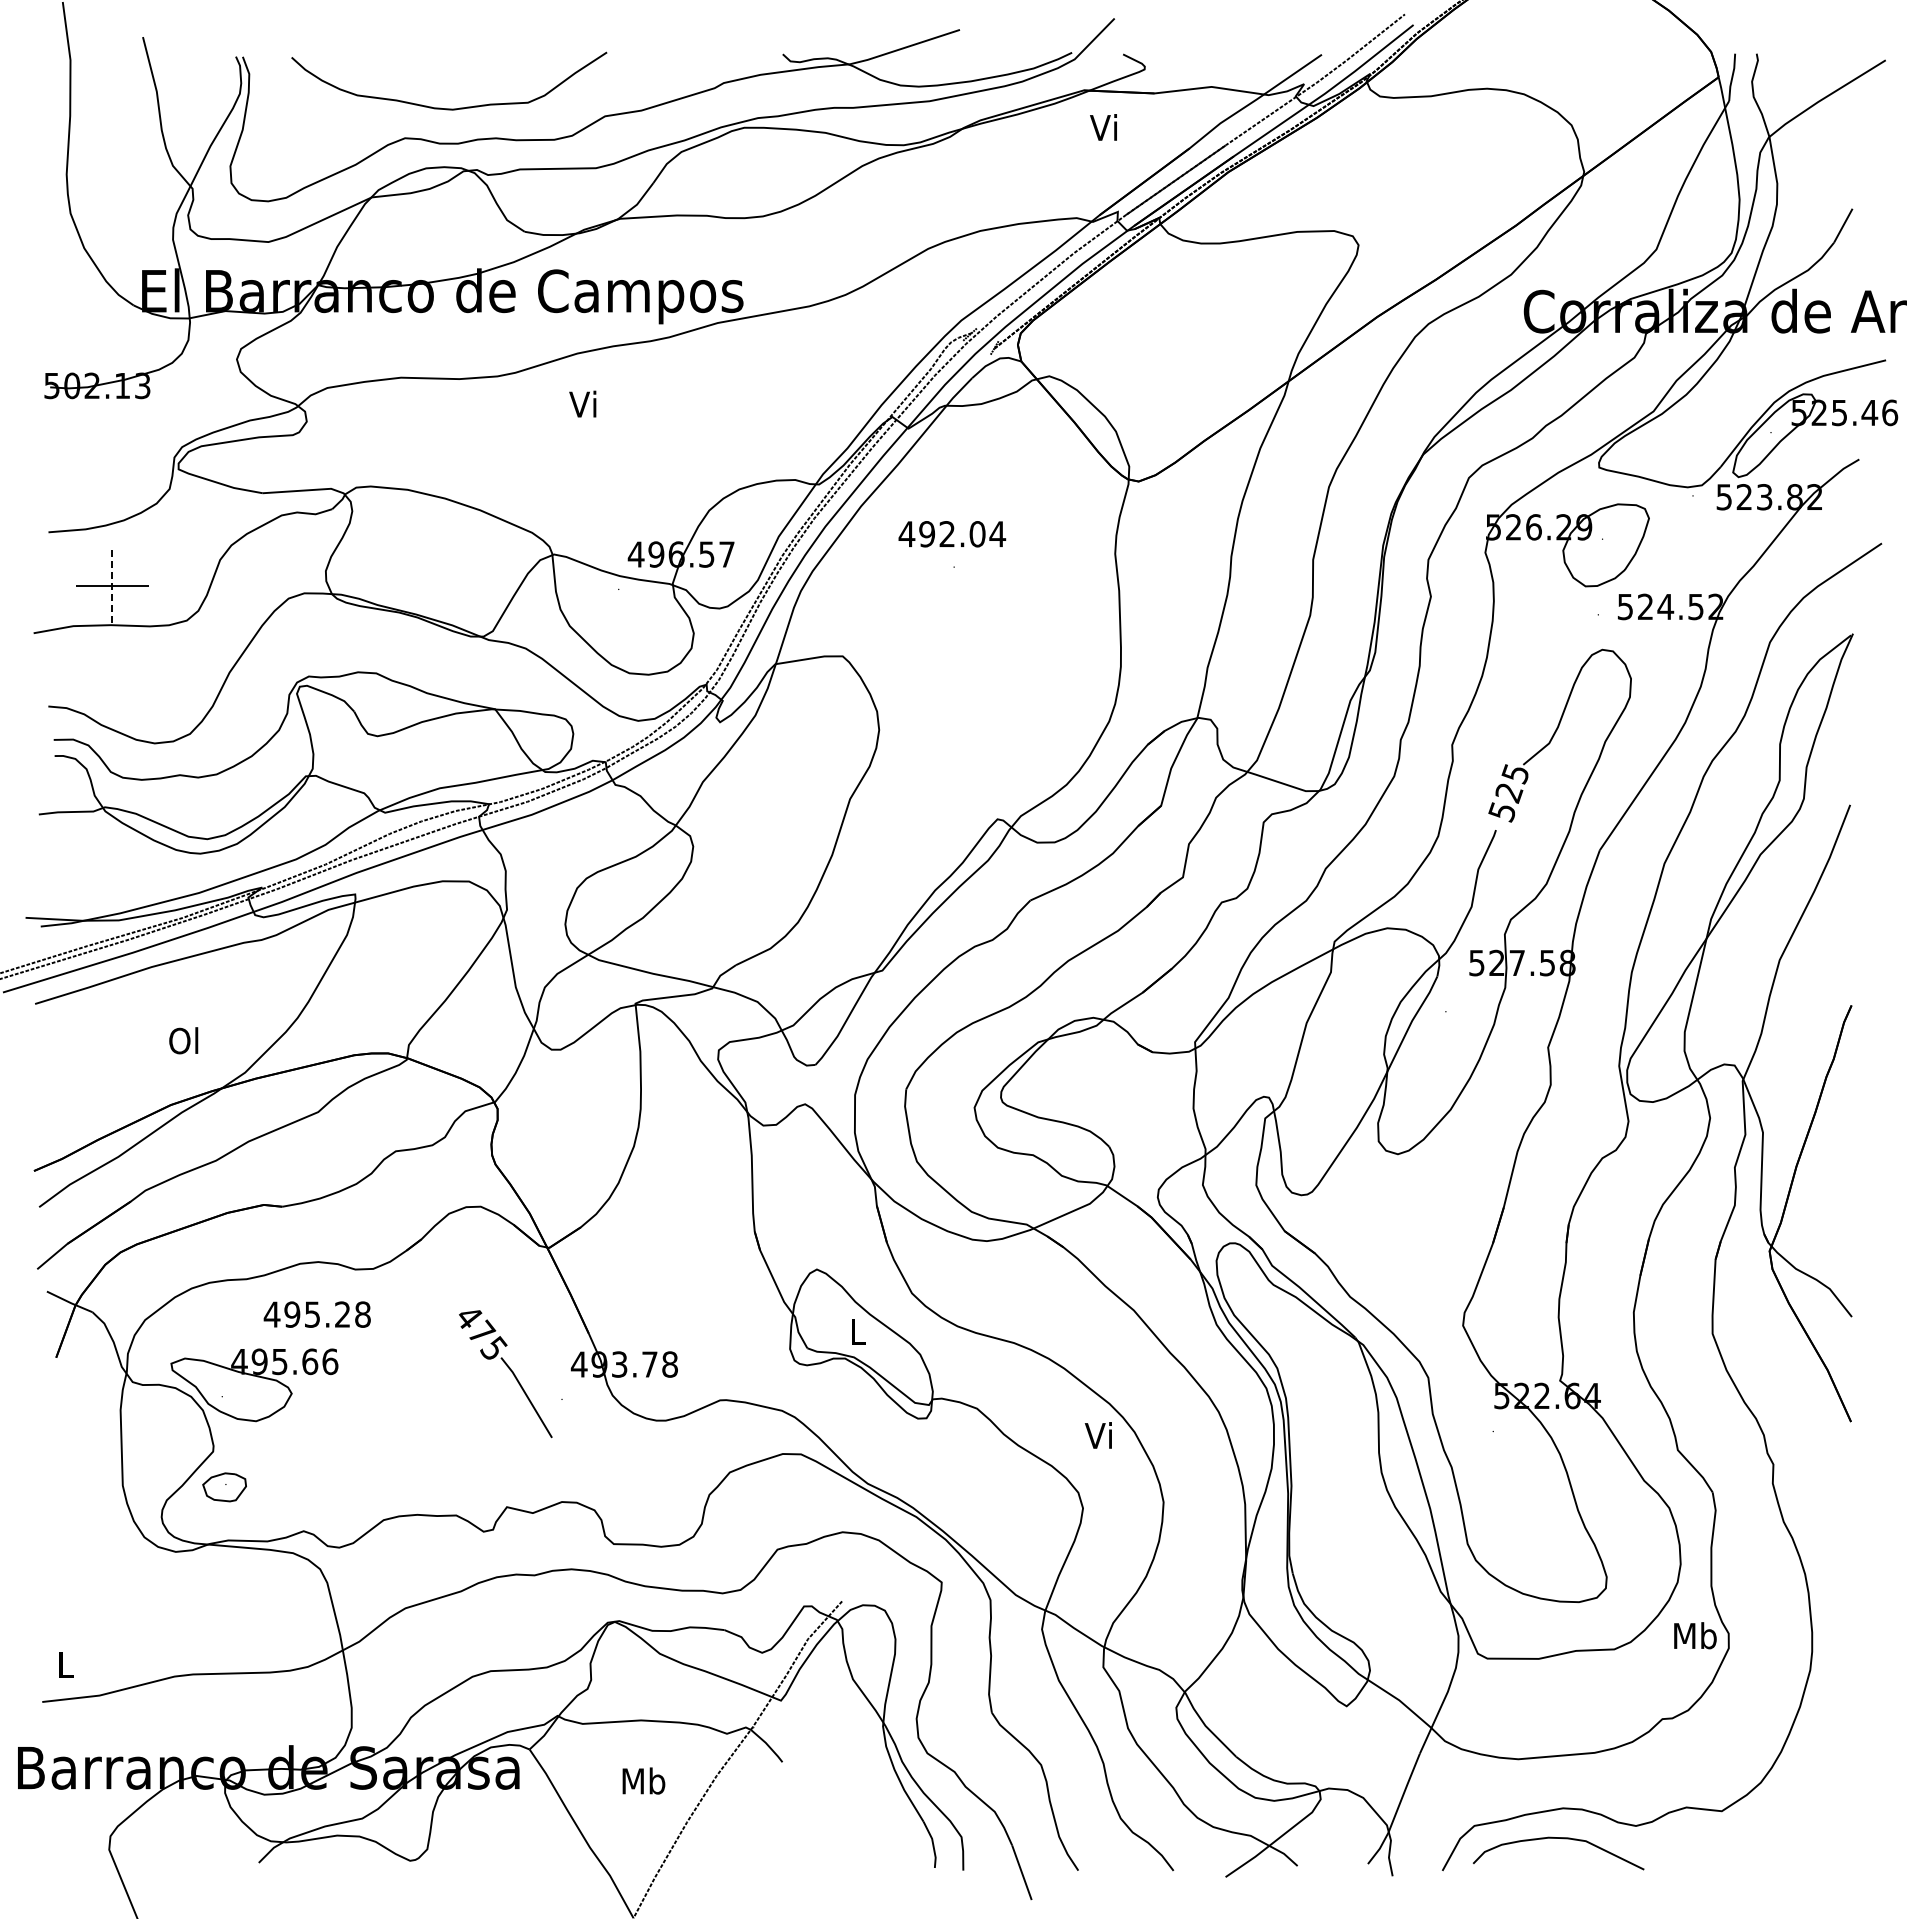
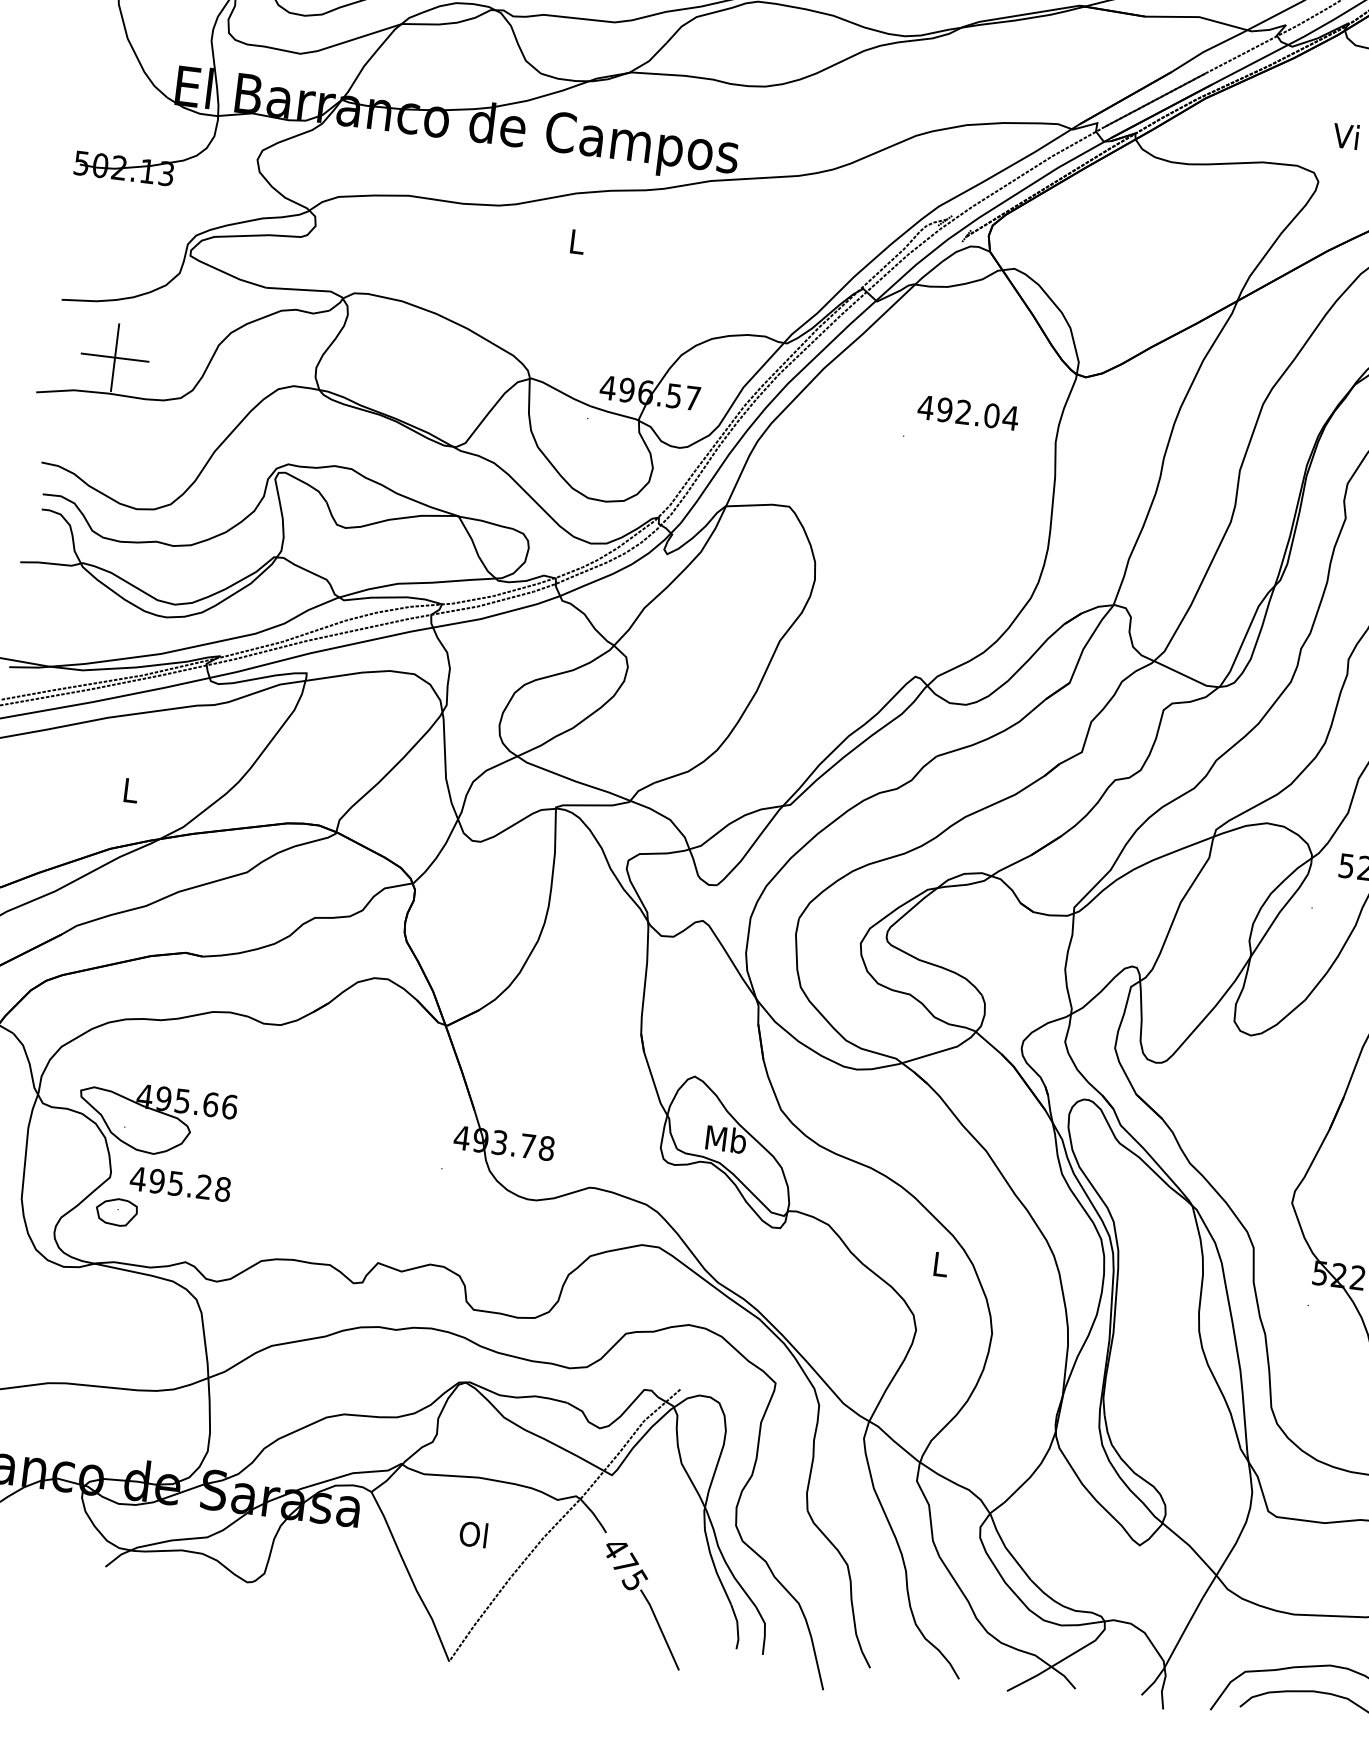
text: (1103, 127) -> (1345, 136), moved
text: (582, 403) -> (575, 240), Vi -> L
text: (952, 534) -> (968, 413), moved
line: (112, 586) -> (115, 357), dashed -> solid
text: (183, 1040) -> (129, 789), Ol -> L
text: (316, 1314) -> (179, 1184), moved
text: (857, 1331) -> (725, 1139), L -> Mb
part: (505, 1374) -> (642, 1605), moved
text: (1097, 1435) -> (938, 1263), Vi -> L
text: (643, 1780) -> (474, 1534), Mb -> Ol

